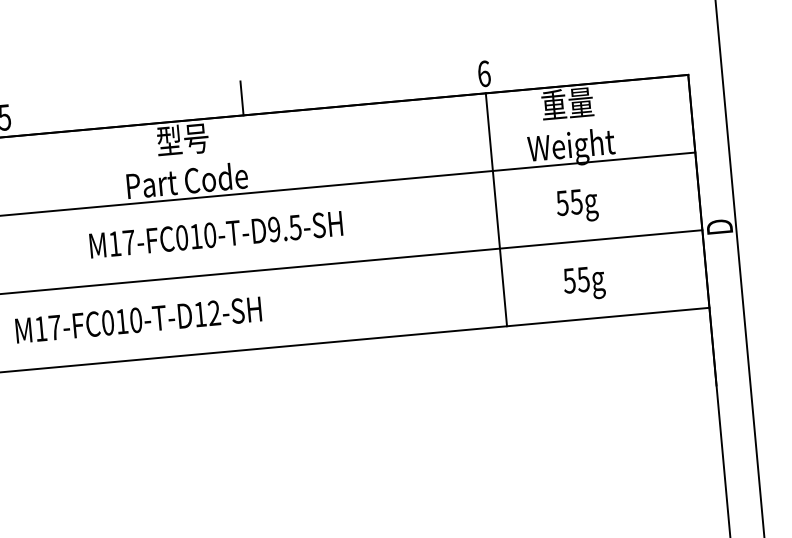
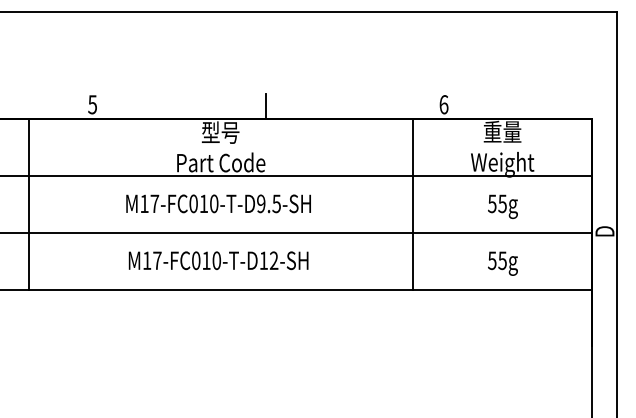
line: (495, 208) -> (412, 203), moved
text: (215, 234) -> (218, 203), moved
text: (138, 319) -> (218, 260), moved

